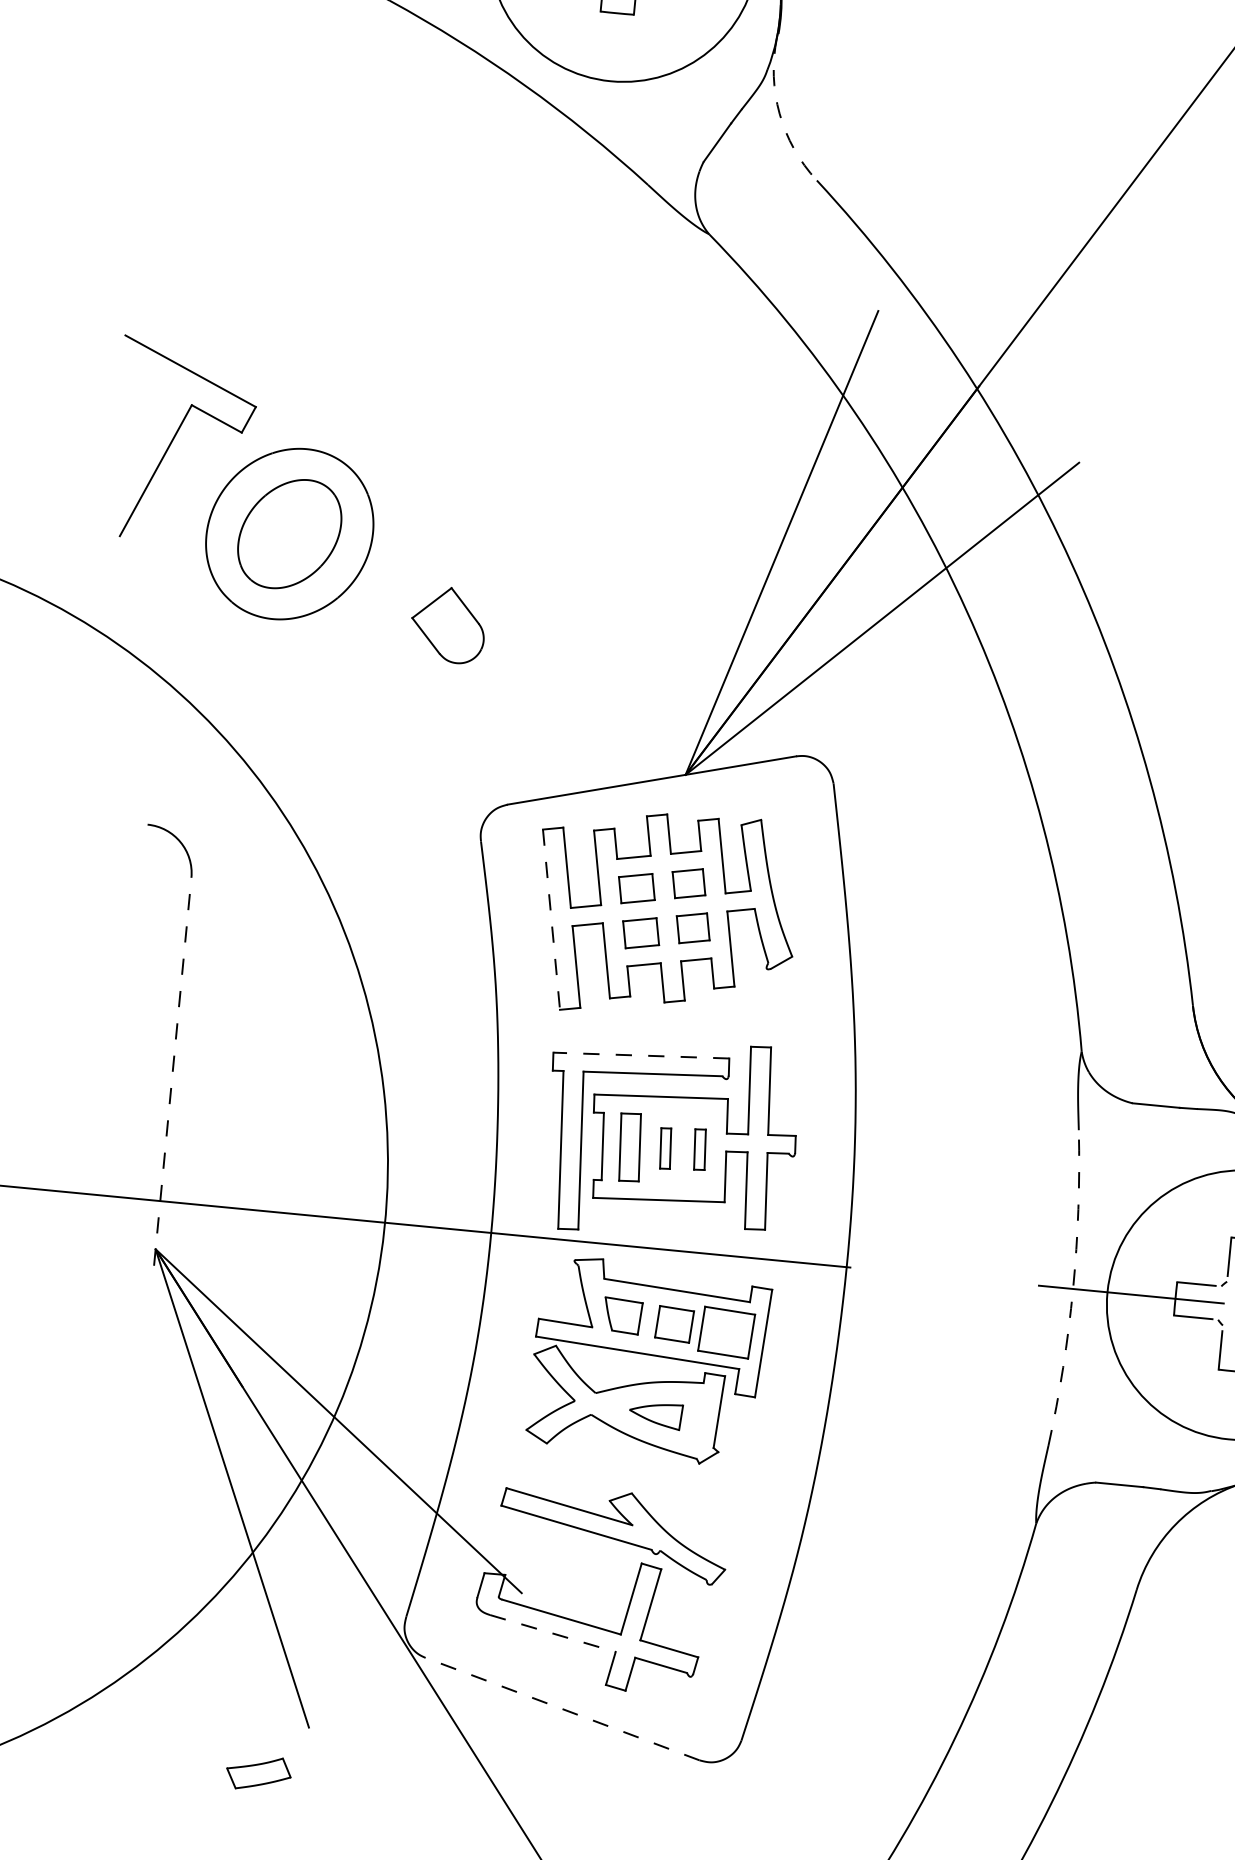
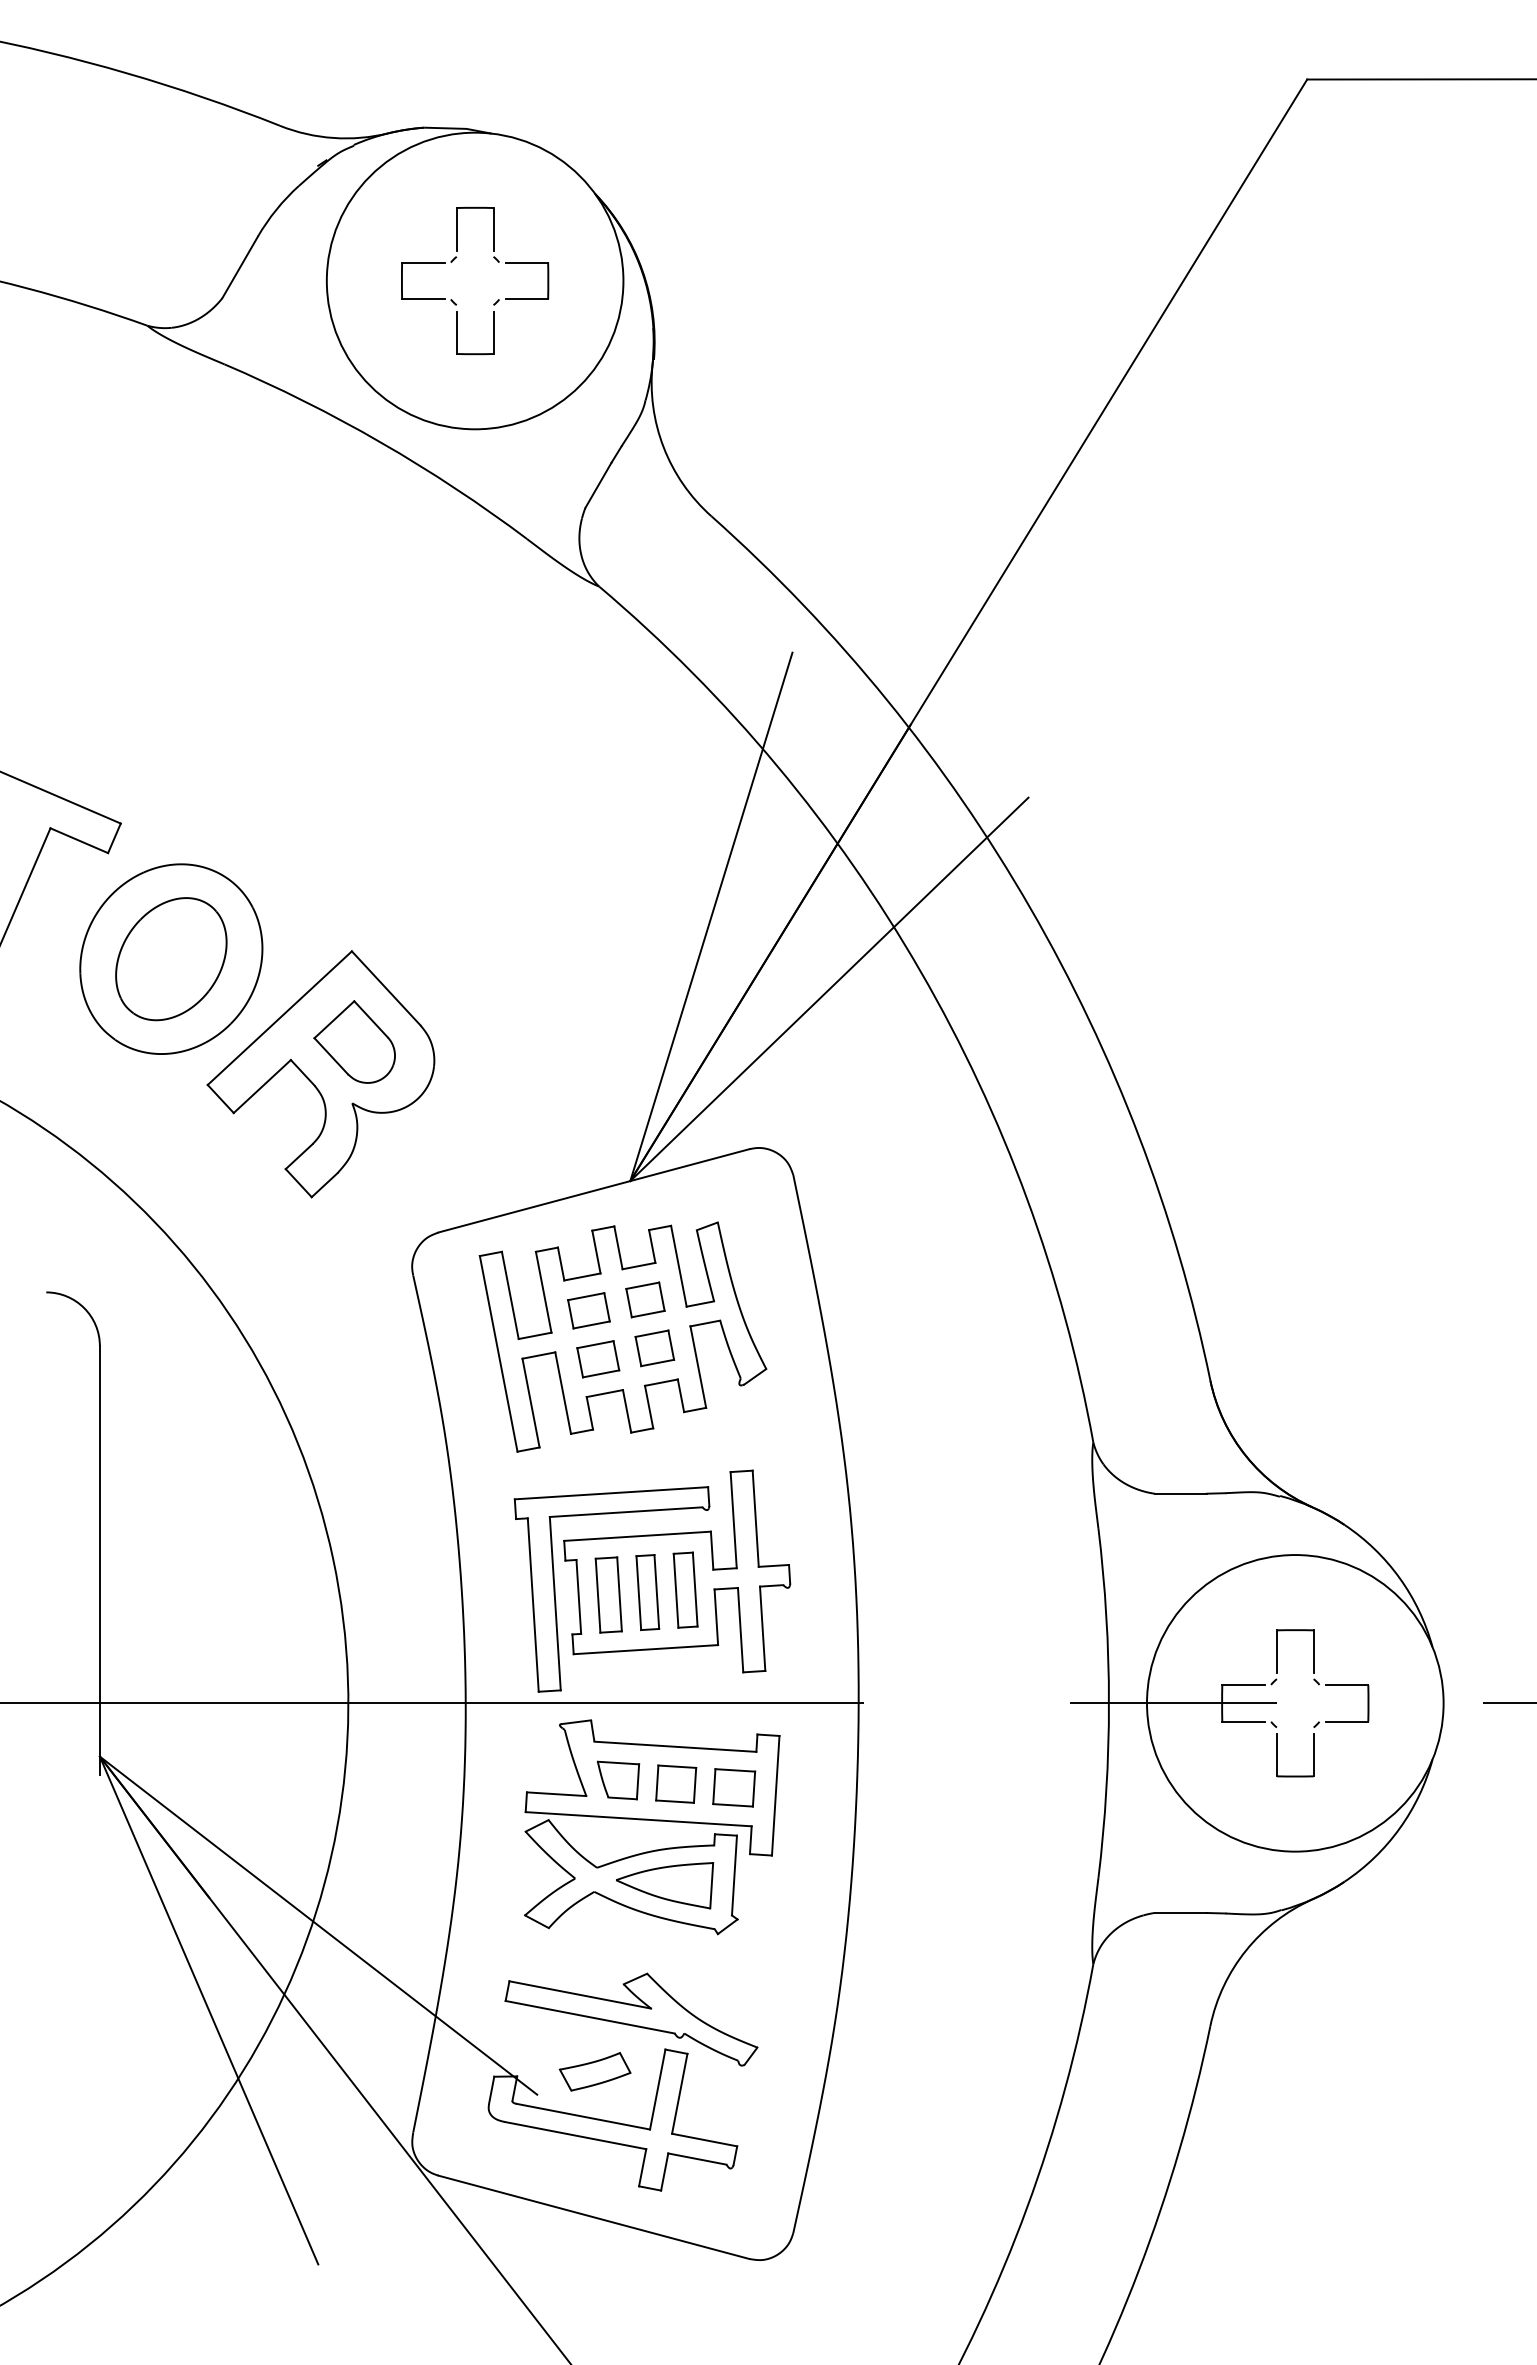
arc: (779, 114) -> (663, 447), dashed -> solid
part: (414, 651) -> (320, 1074), added
line: (551, 919) -> (498, 1353), dashed -> solid
line: (641, 1055) -> (611, 1493), dashed -> solid
line: (172, 1070) -> (99, 1559), dashed -> solid
part: (665, 1148) -> (647, 1592), size x1.67
part: (699, 1149) -> (685, 1589), size x1.67
arc: (1072, 1289) -> (1108, 1703), dashed -> solid
part: (727, 1332) -> (734, 1787), size x0.71
part: (656, 1415) -> (665, 1885), size x1.67
line: (553, 1633) -> (576, 2135), dashed -> solid
line: (562, 1709) -> (594, 2217), dashed -> solid
part: (258, 1773) -> (594, 2071), moved

